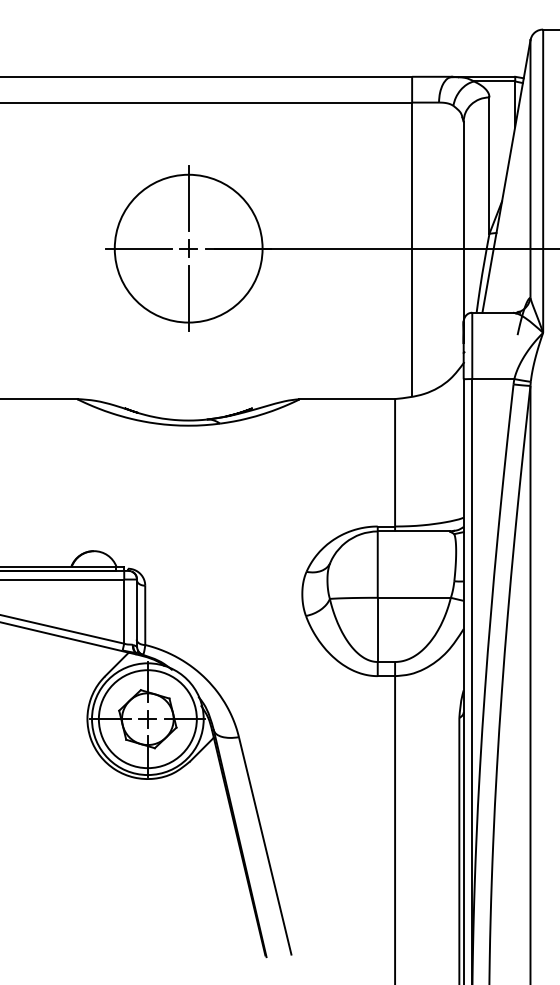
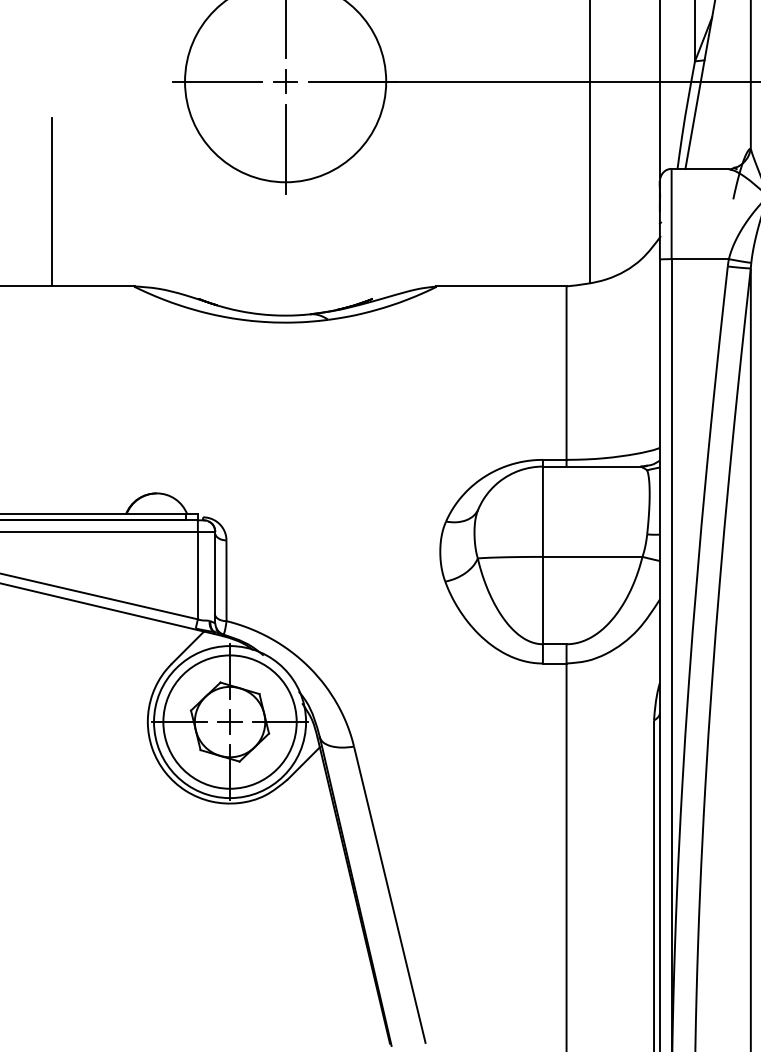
line: (16, 337) -> (51, 202), added

